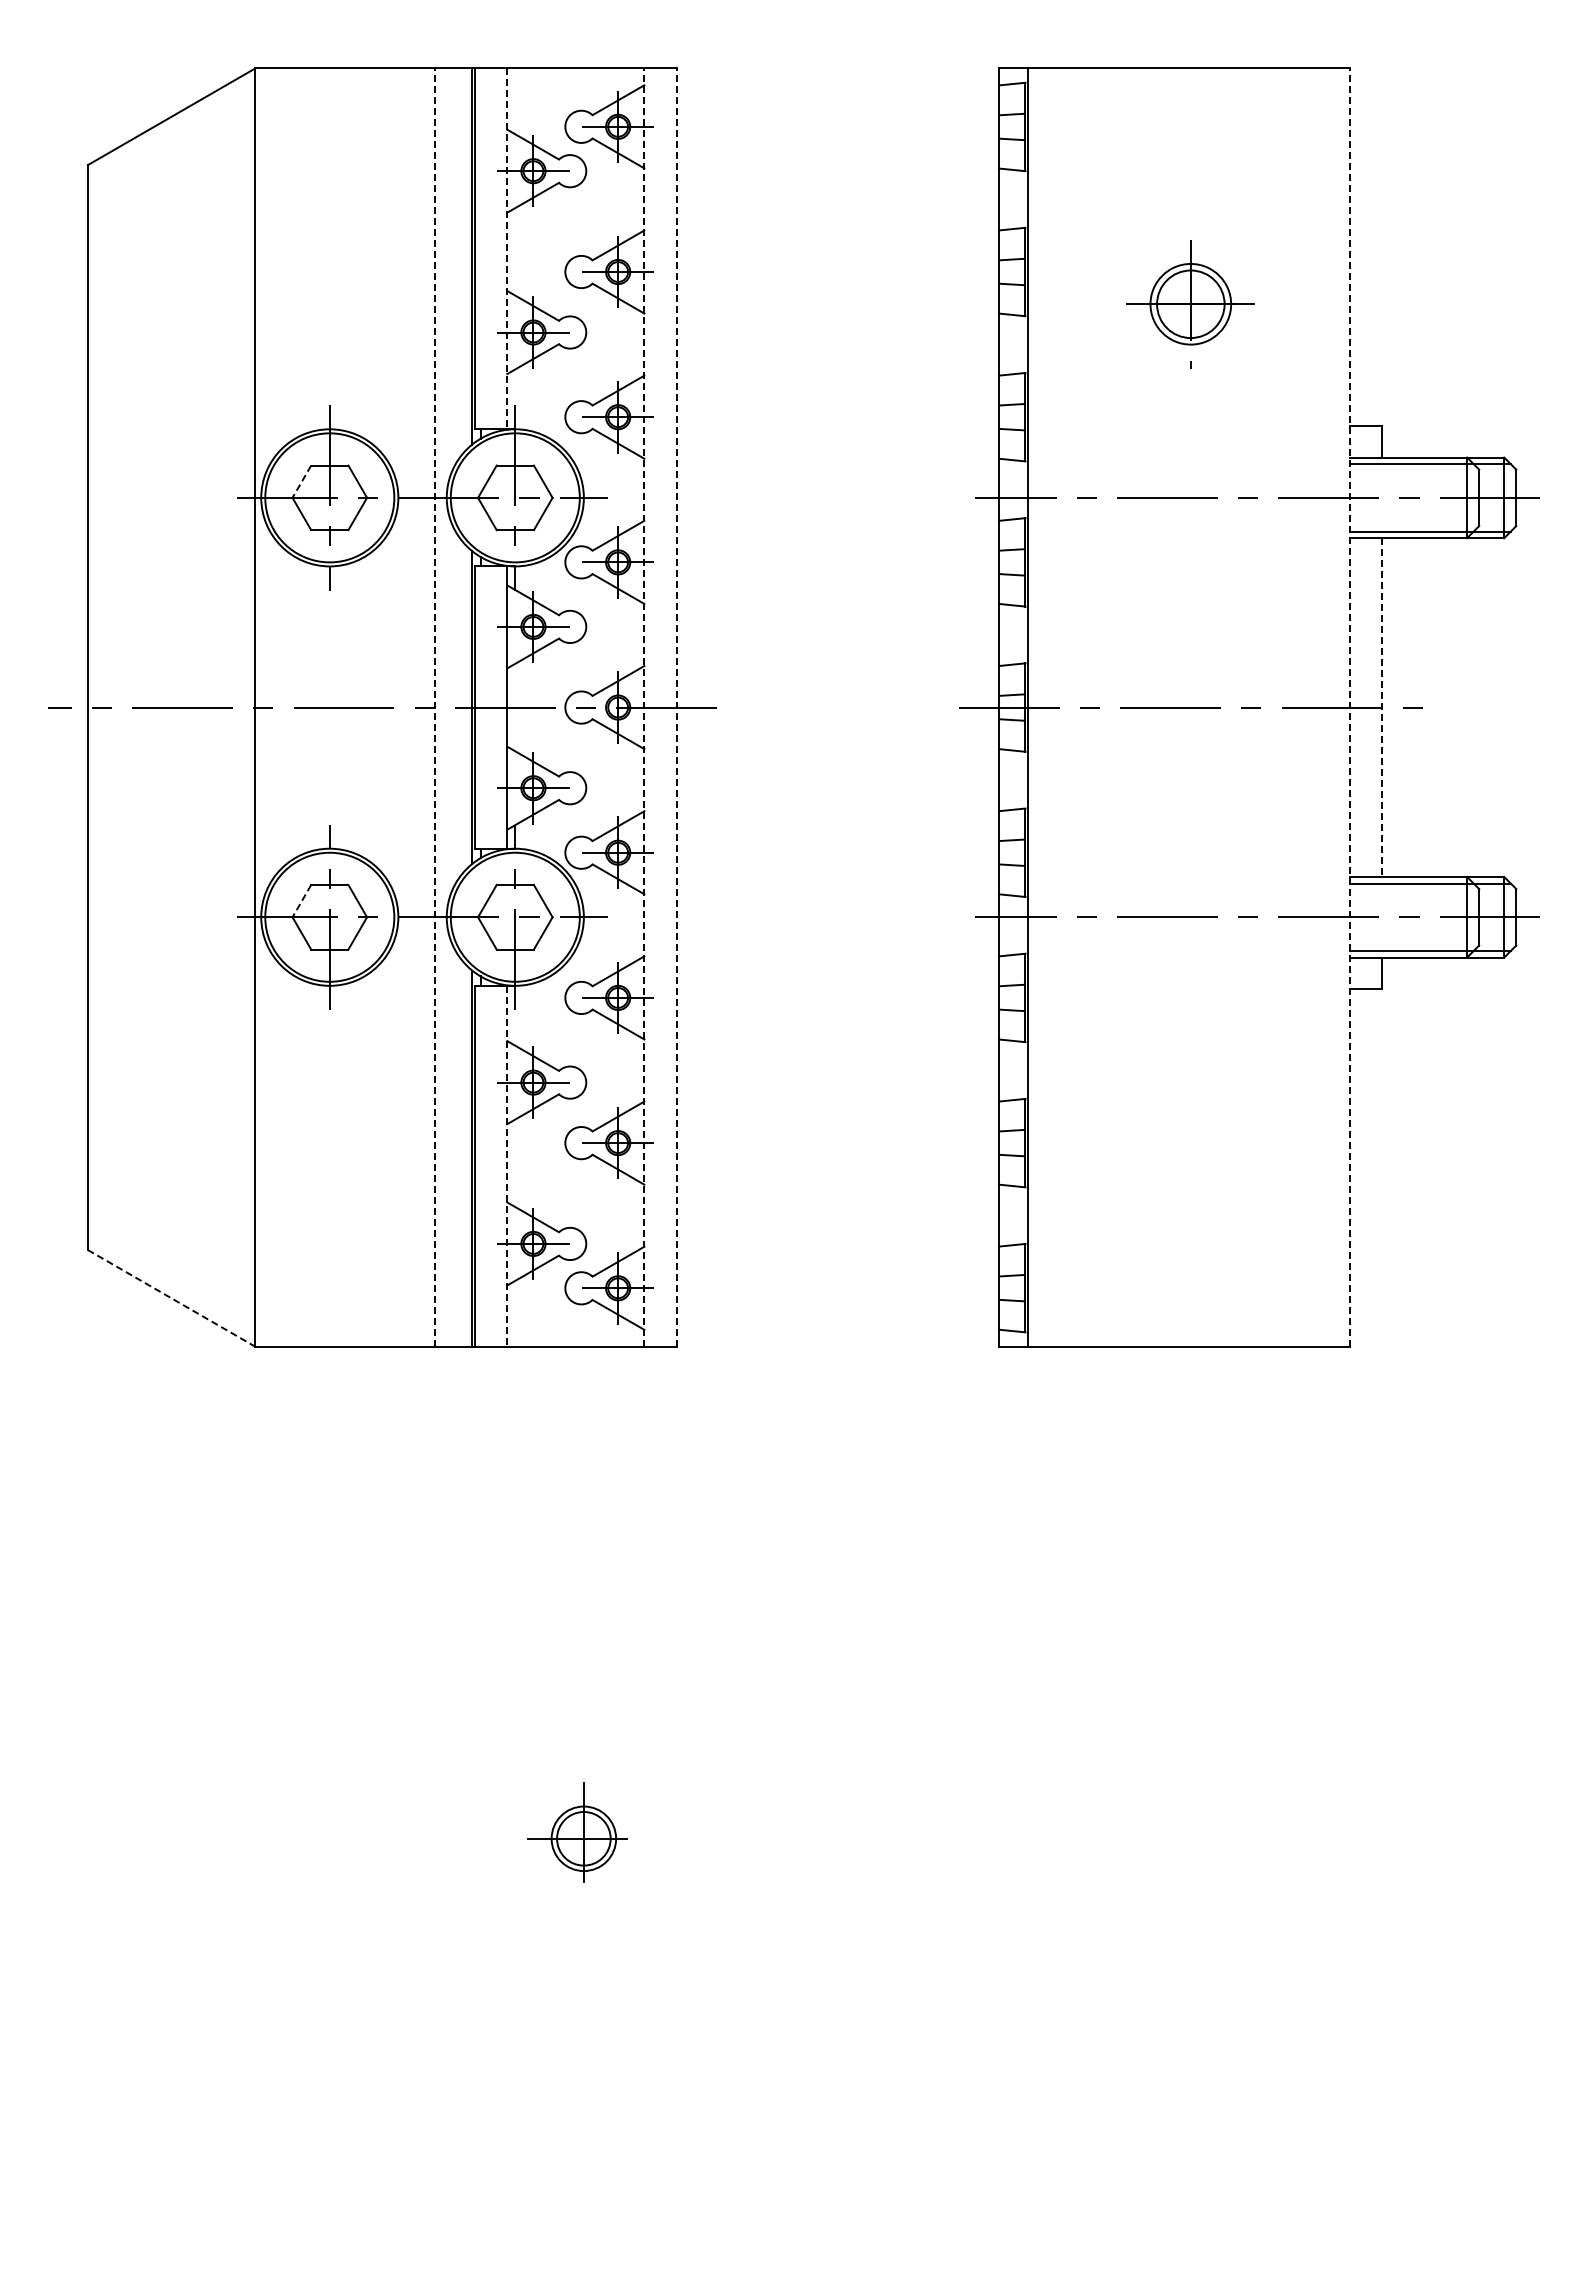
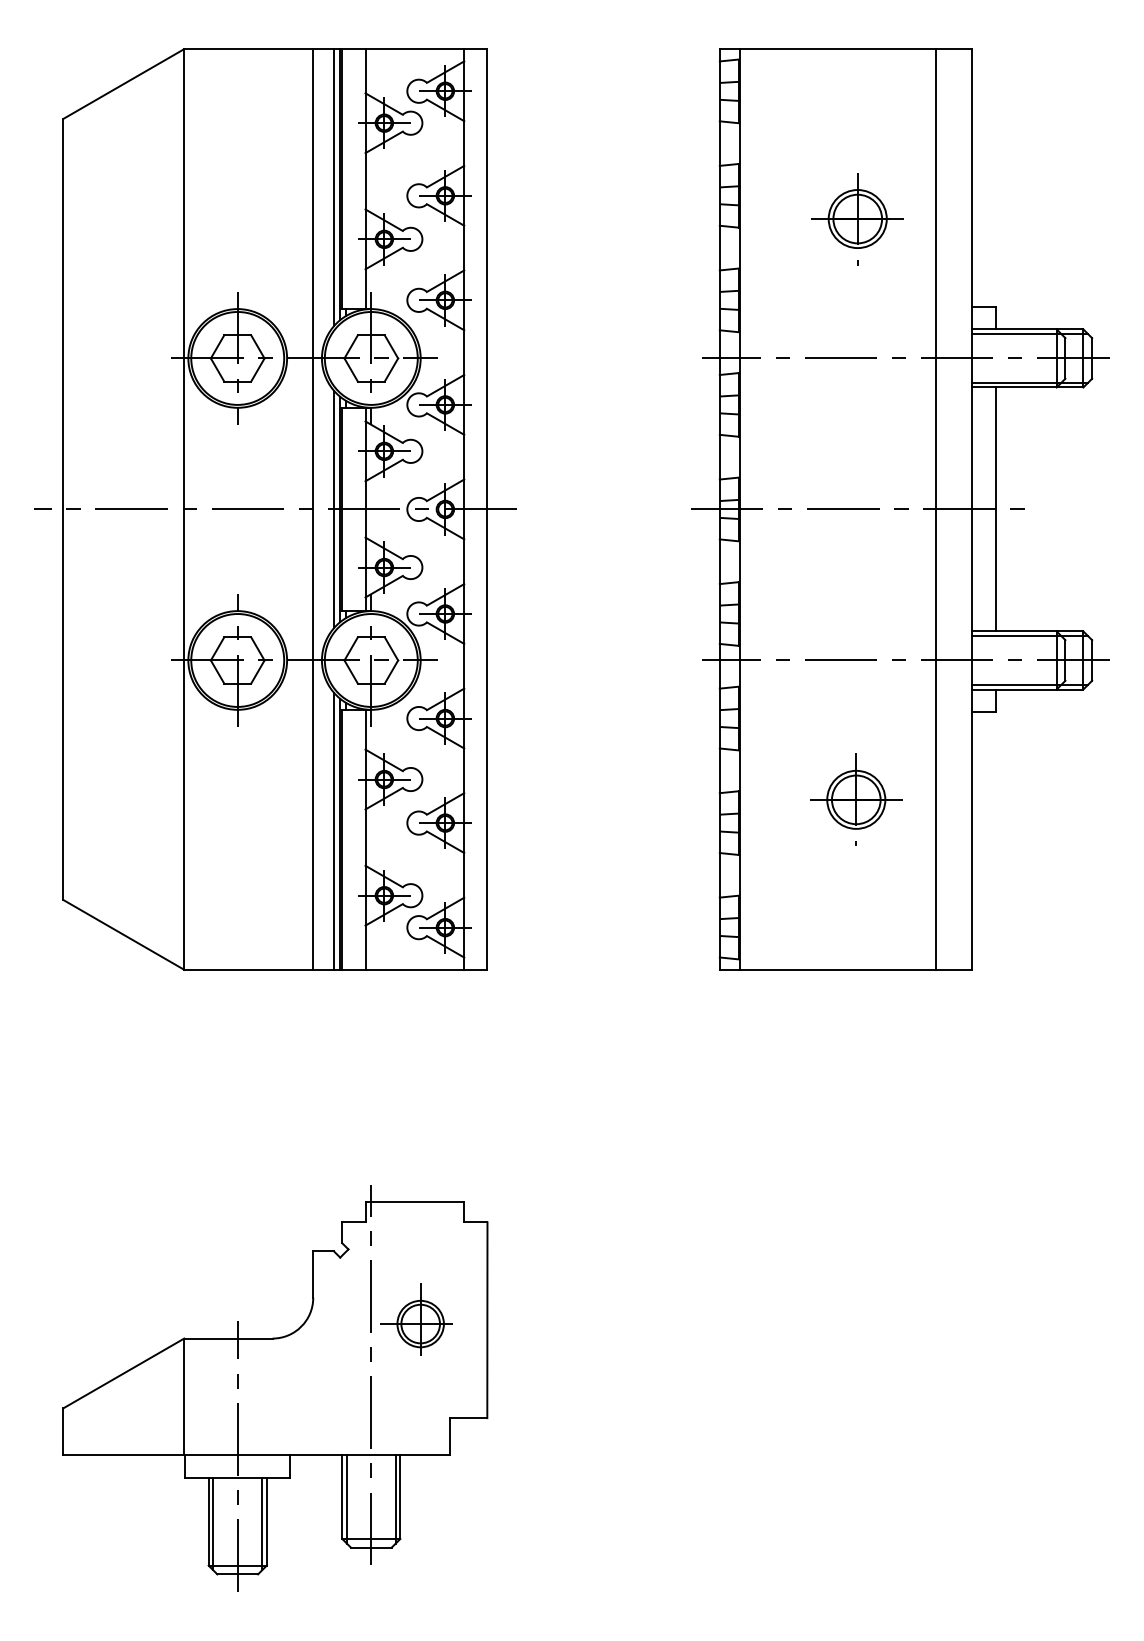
line: (507, 249) -> (365, 179), dashed -> solid
line: (463, 260) -> (334, 187), added
line: (301, 481) -> (217, 346), dashed -> solid
line: (434, 707) -> (313, 509), dashed -> solid
line: (463, 707) -> (334, 509), added
line: (644, 707) -> (464, 509), dashed -> solid
line: (676, 707) -> (487, 509), dashed -> solid
line: (1299, 707) -> (936, 509), added
line: (1350, 707) -> (972, 509), dashed -> solid
line: (1382, 708) -> (995, 510), dashed -> solid
line: (301, 901) -> (217, 649), dashed -> solid
part: (1188, 1110) -> (856, 799), added
line: (463, 1154) -> (334, 831), added
line: (507, 1166) -> (365, 839), dashed -> solid
line: (171, 1298) -> (123, 934), dashed -> solid
part: (381, 1927) -> (274, 1387), added

